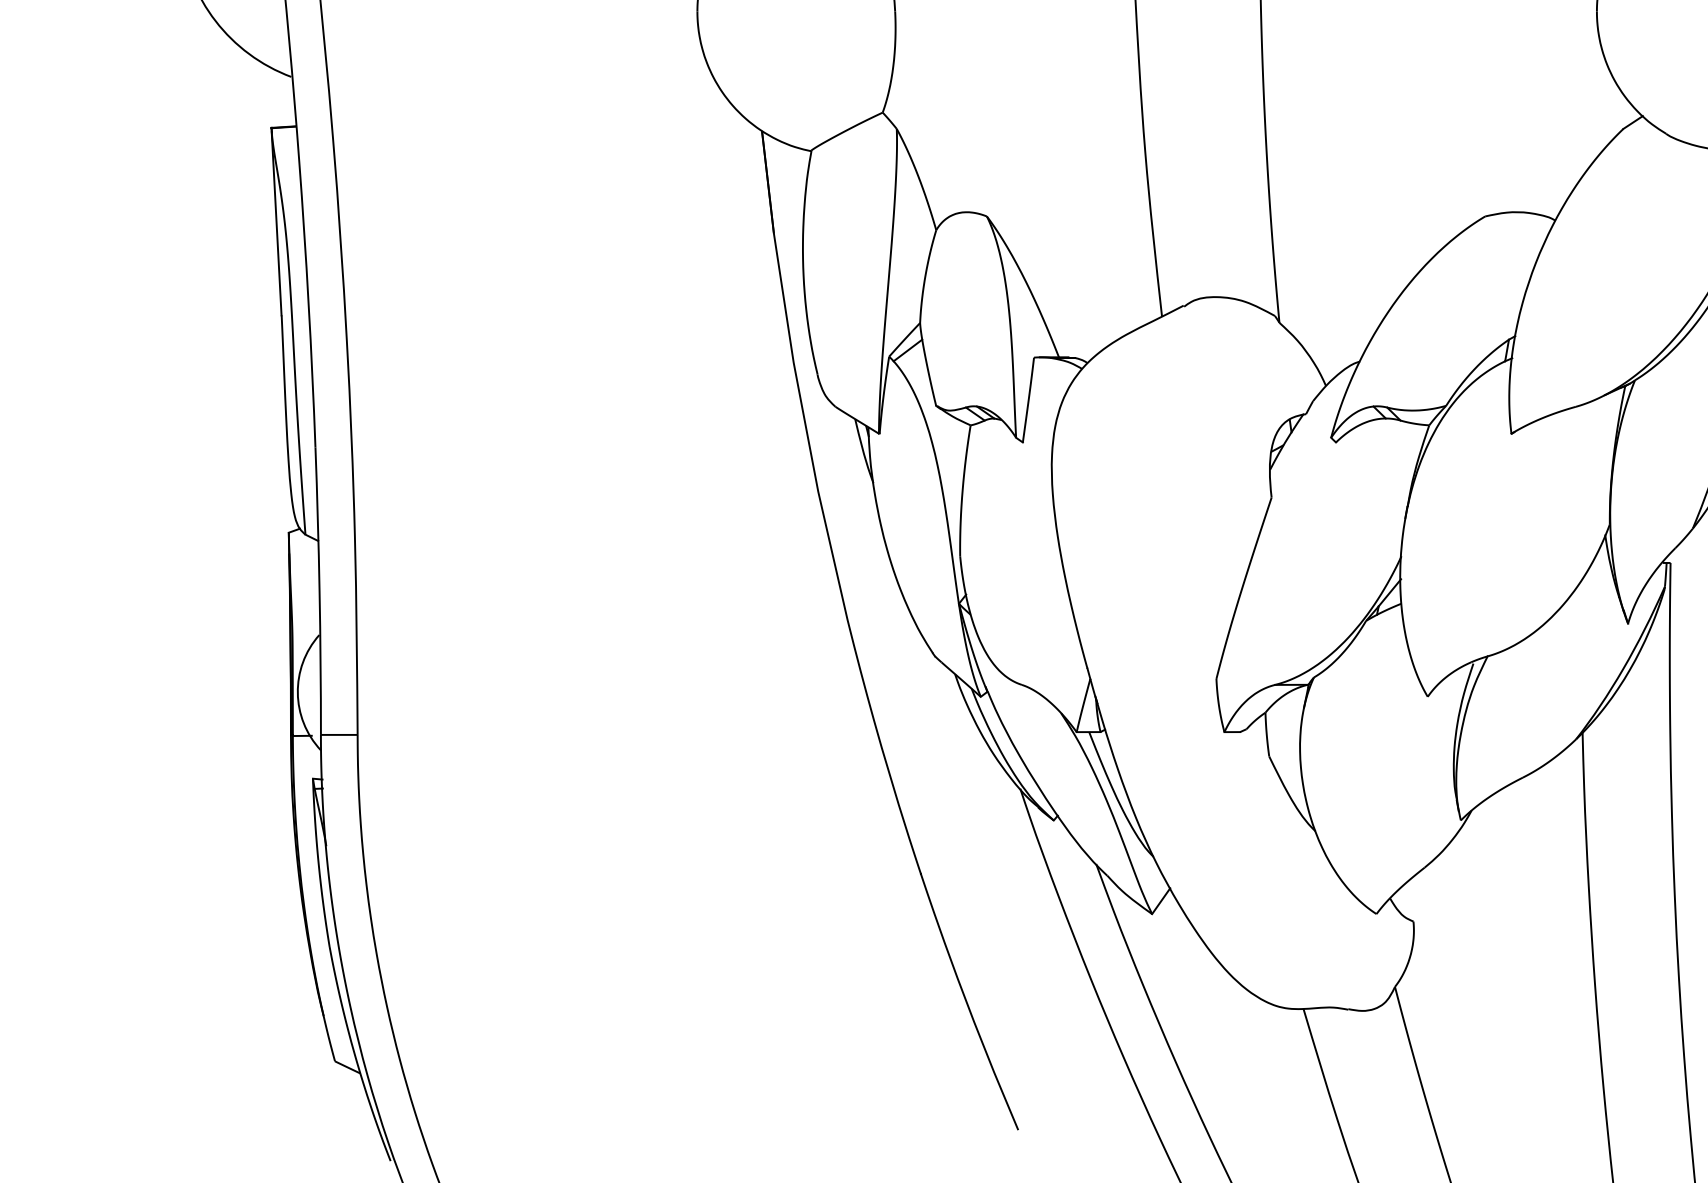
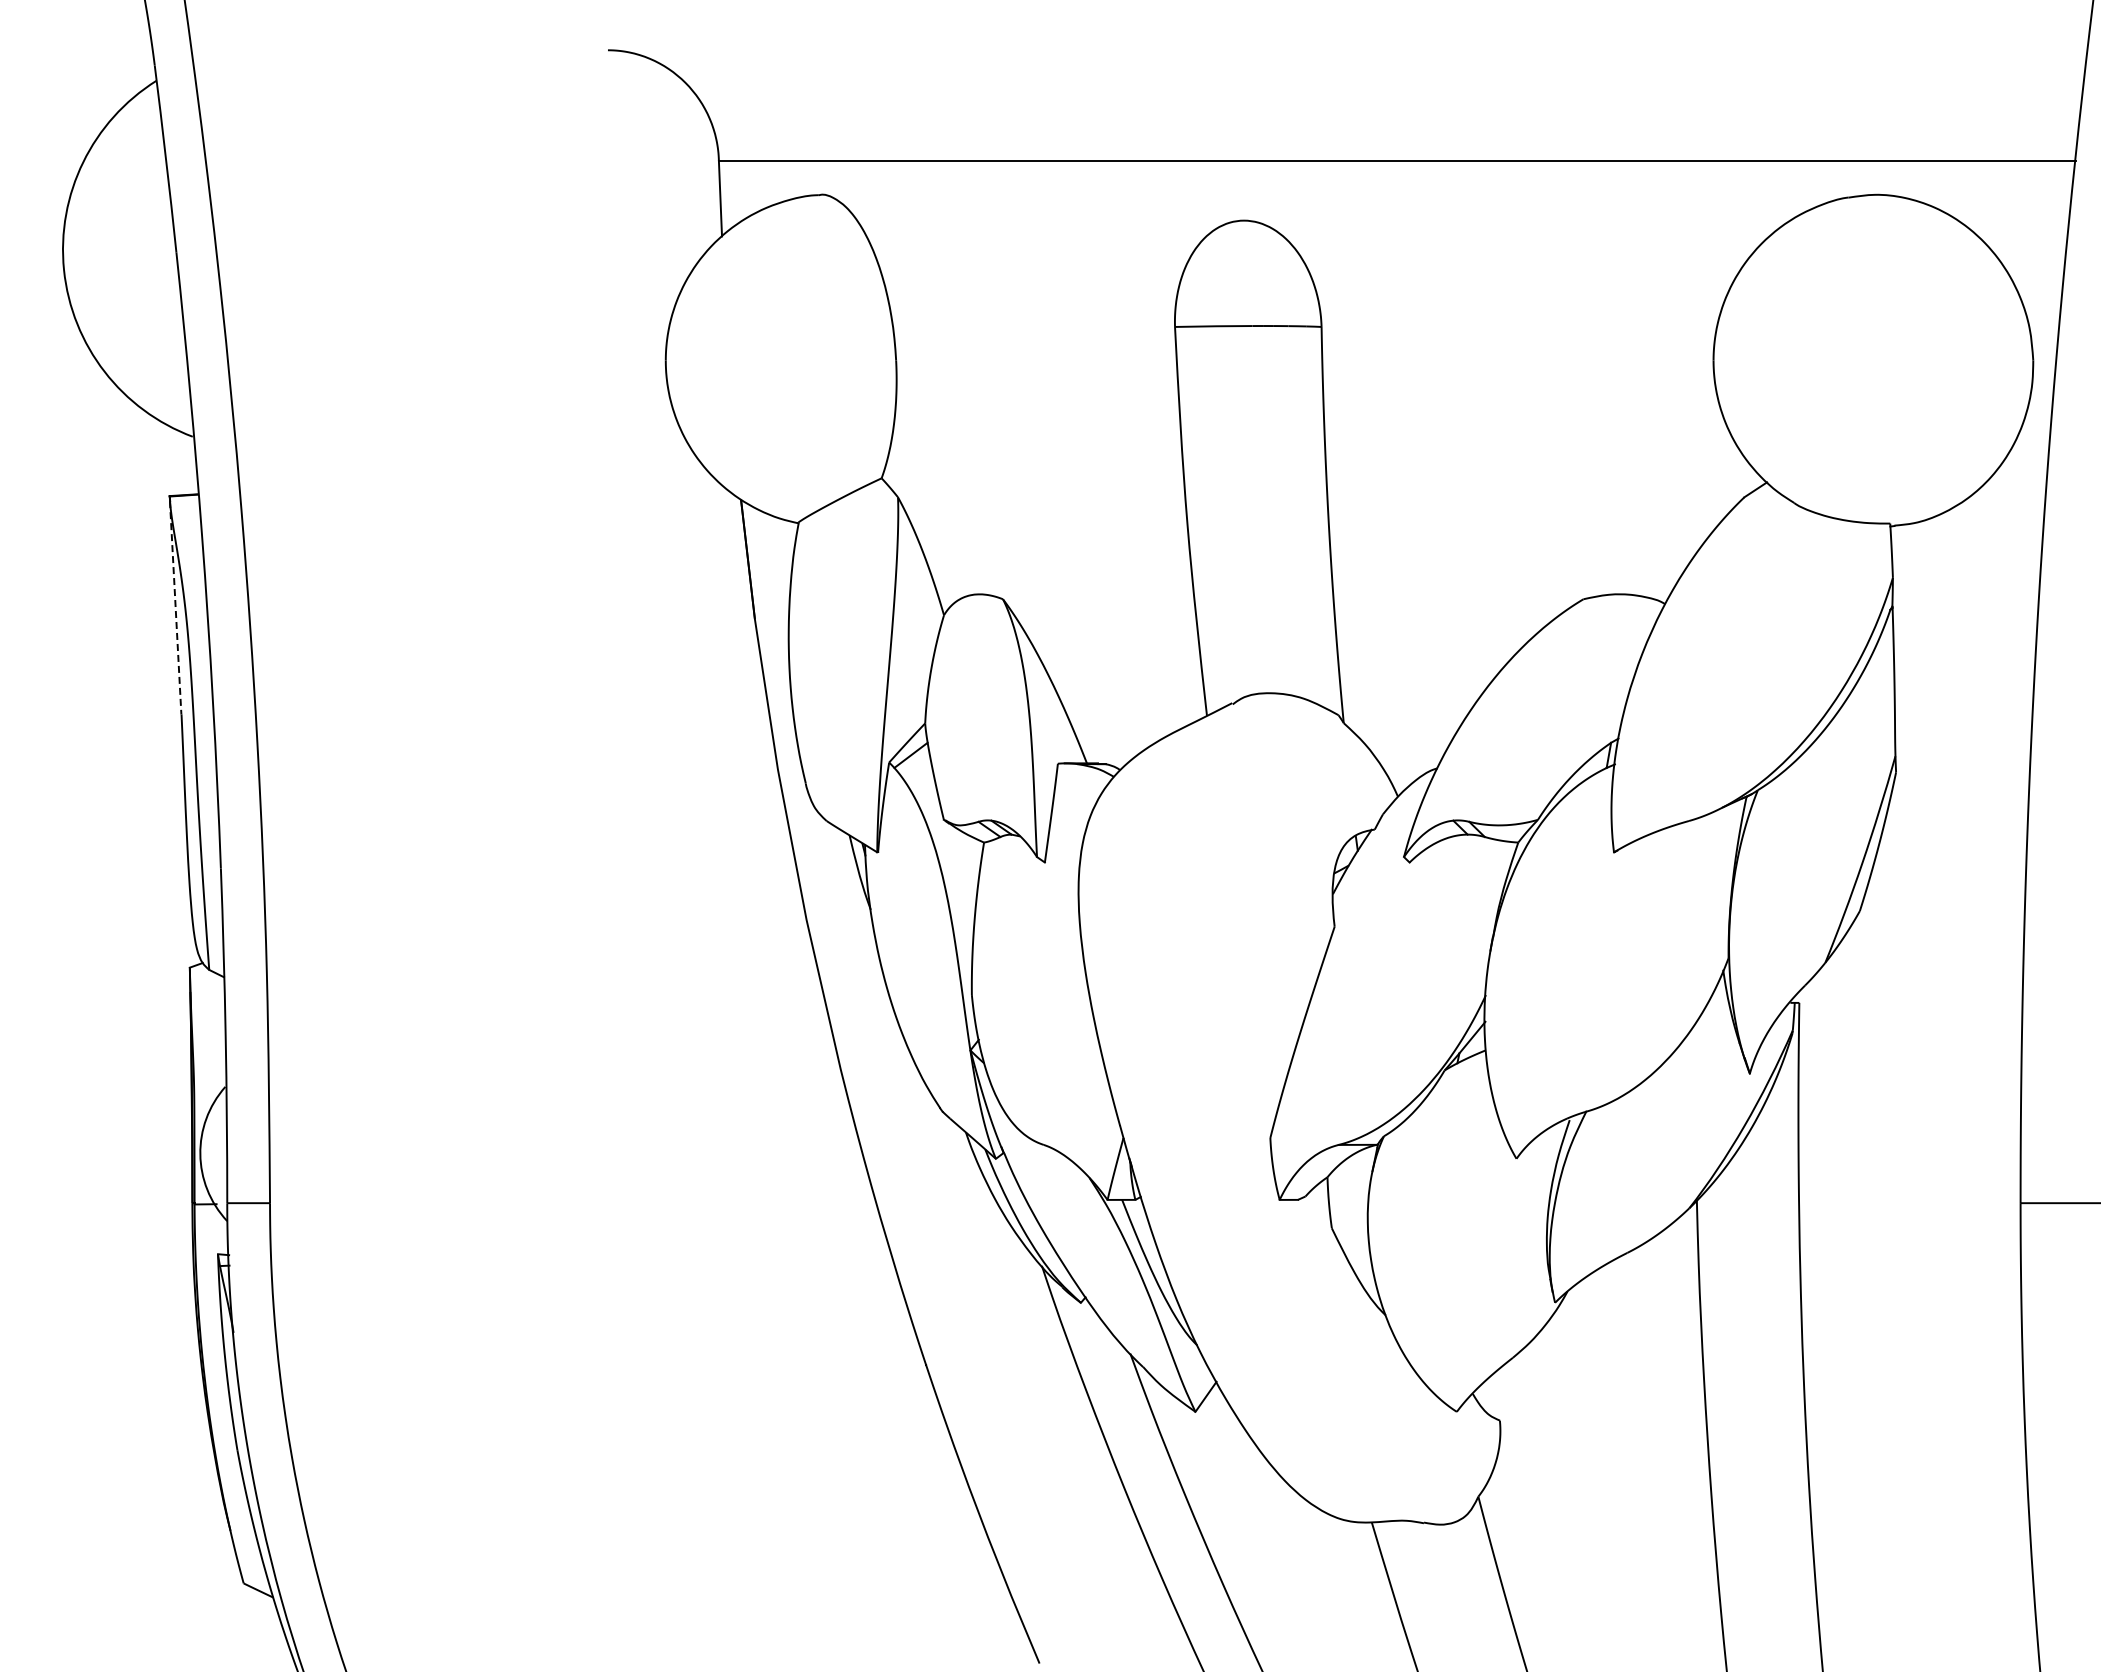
line: (276, 223) -> (175, 607), solid -> dashed

